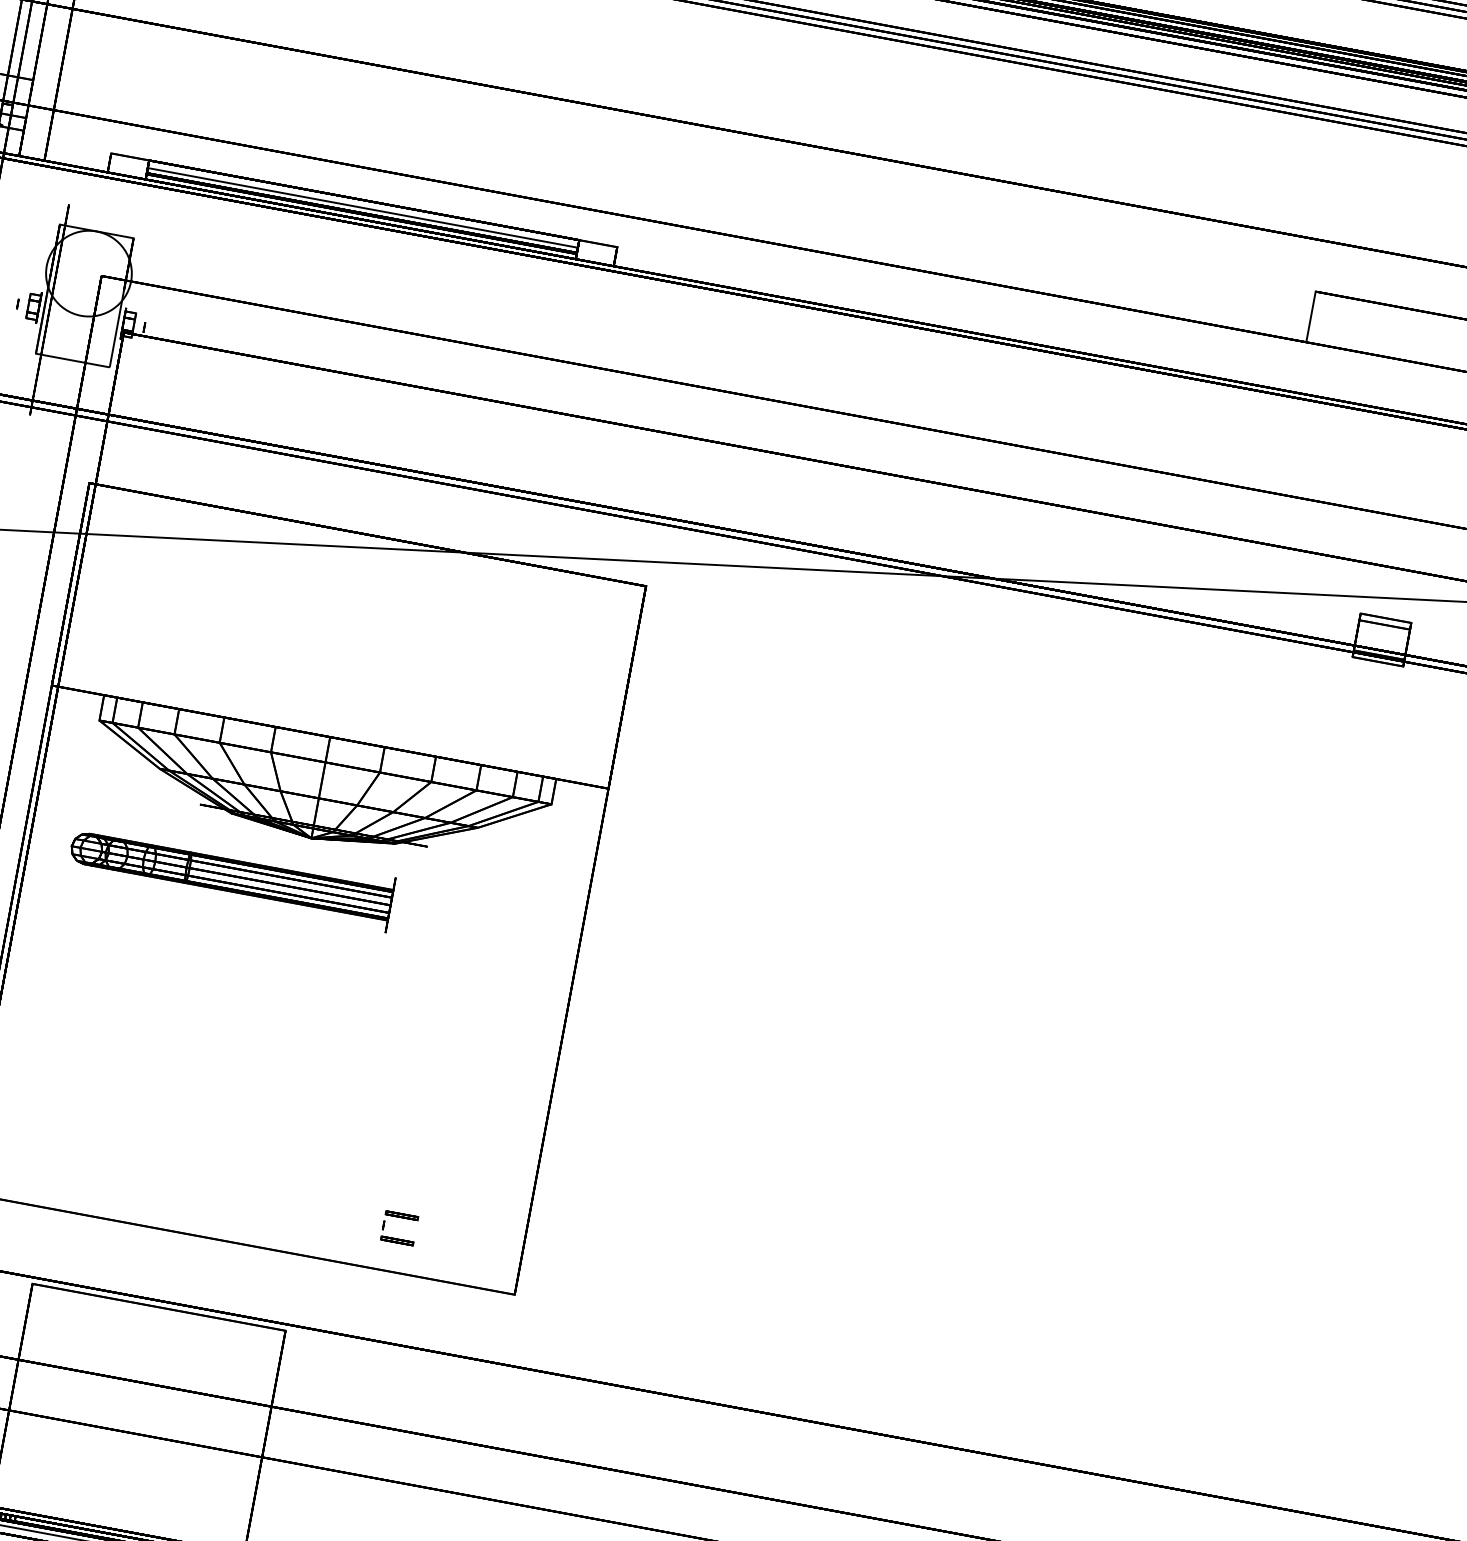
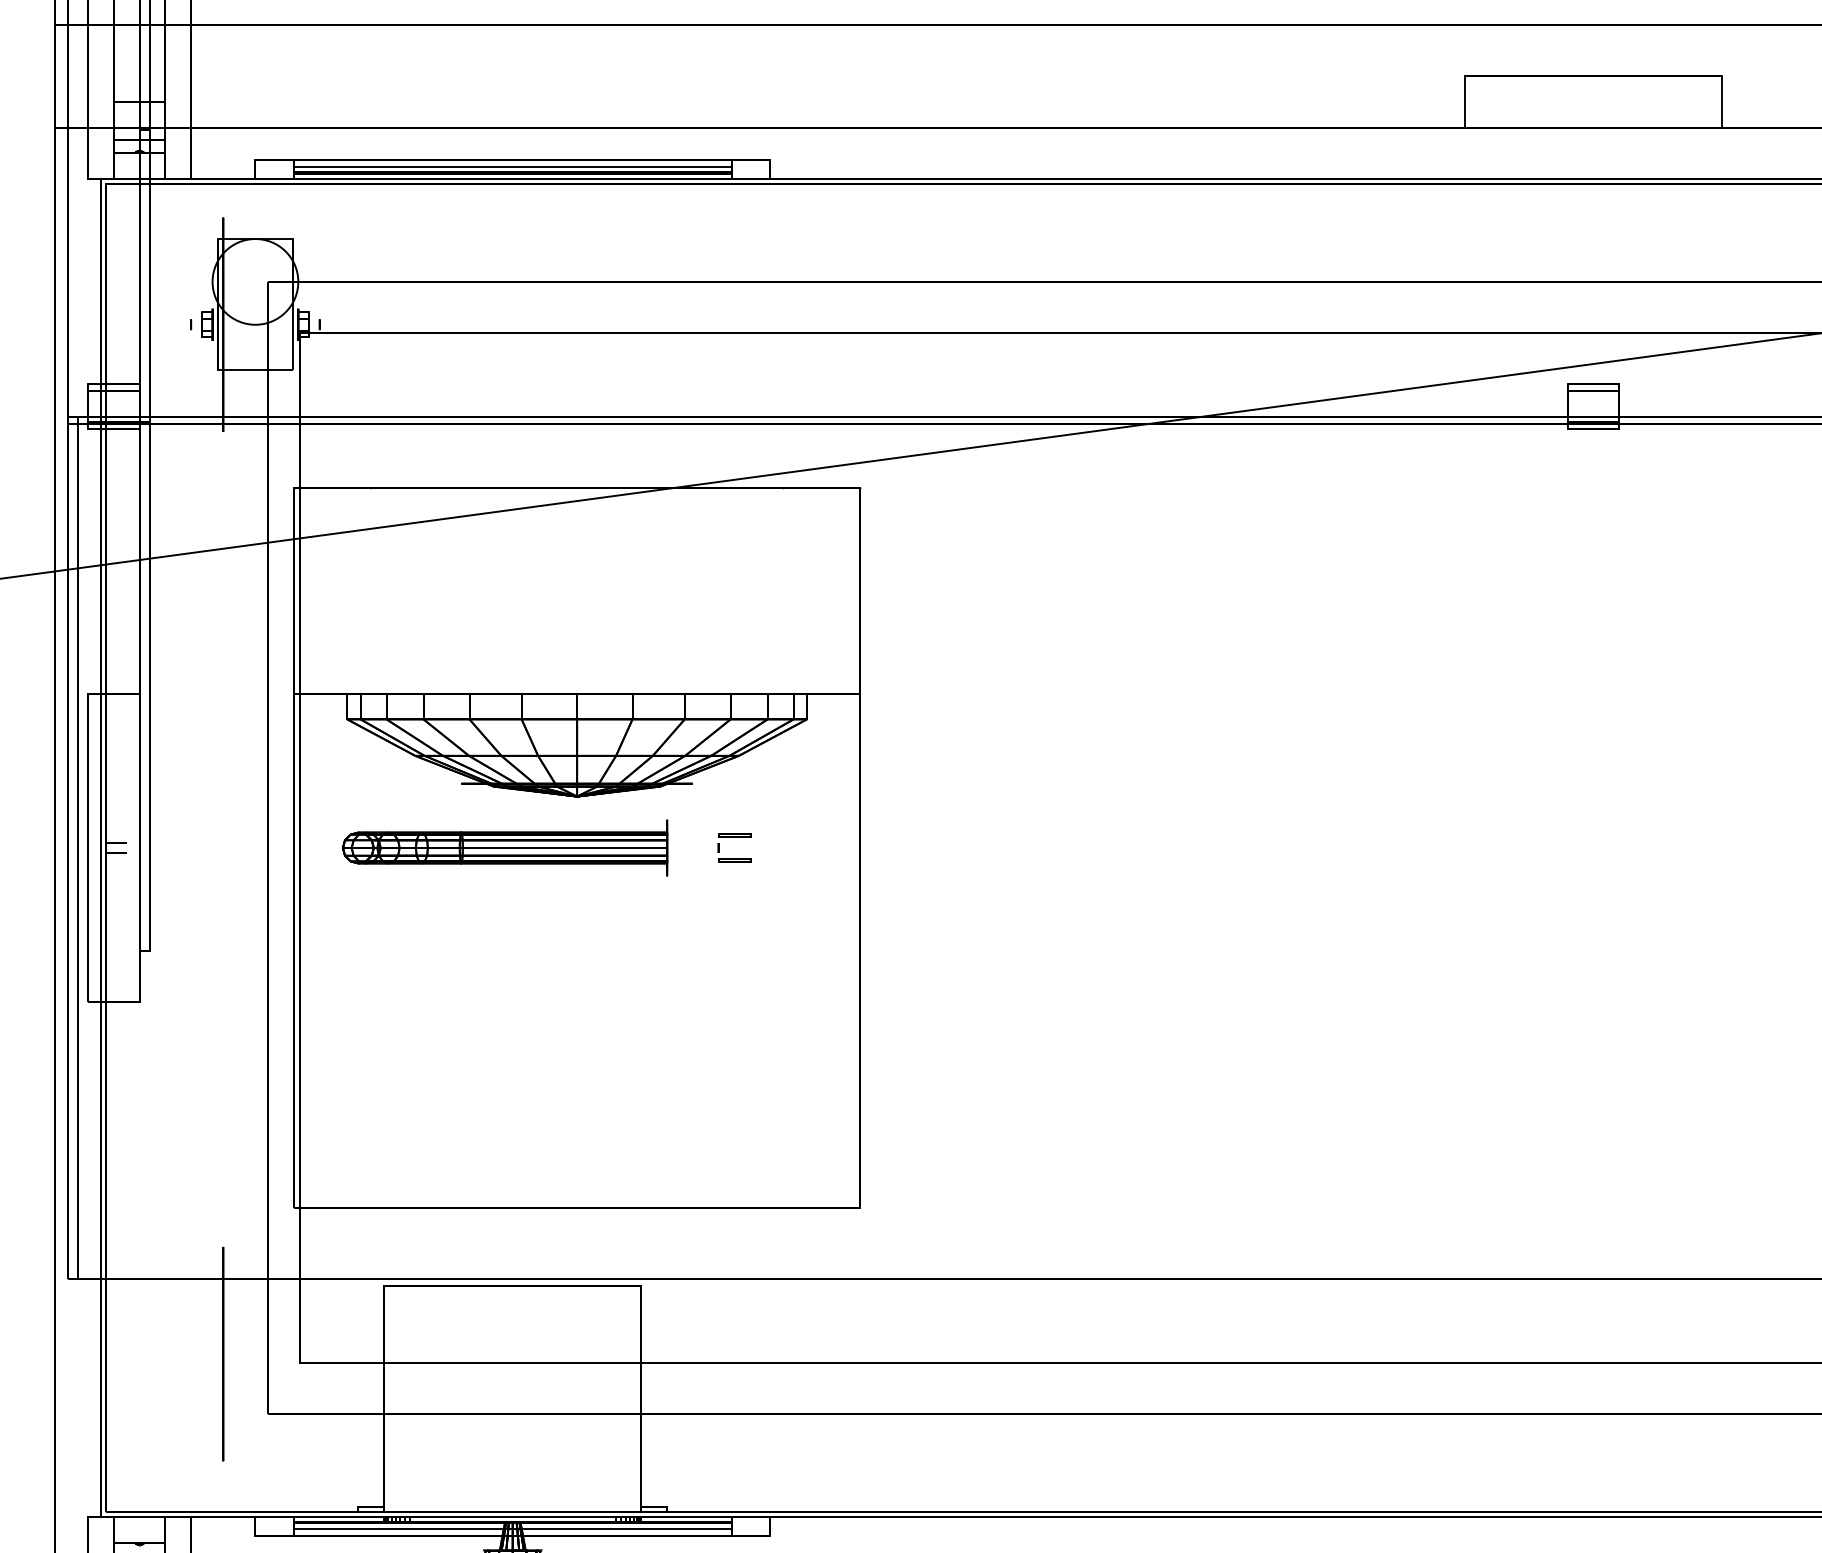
part: (401, 1217) -> (734, 837), moved

